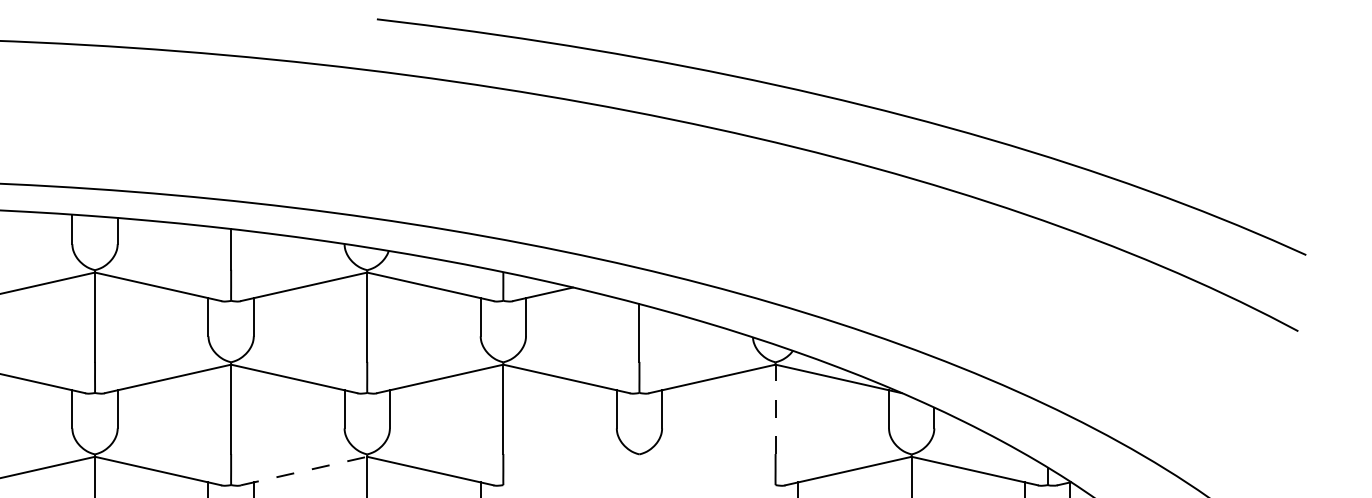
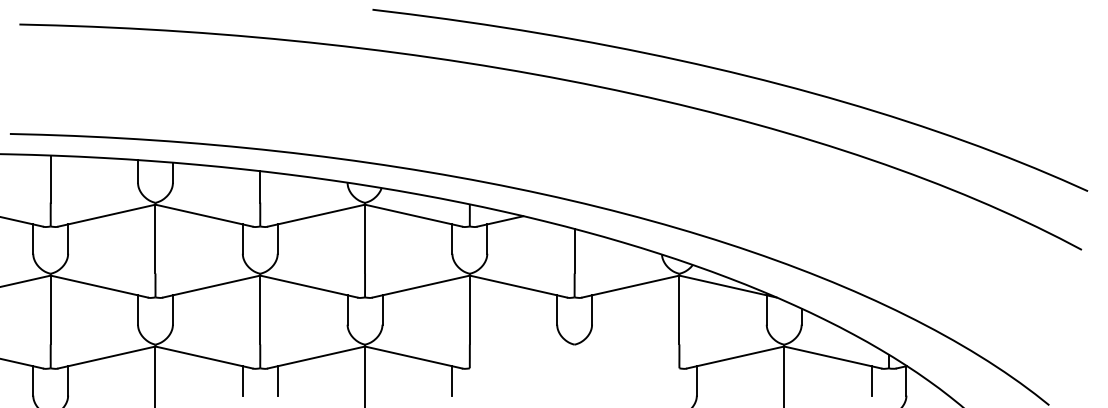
line: (775, 408) -> (679, 309), dashed -> solid
line: (304, 471) -> (316, 357), dashed -> solid

